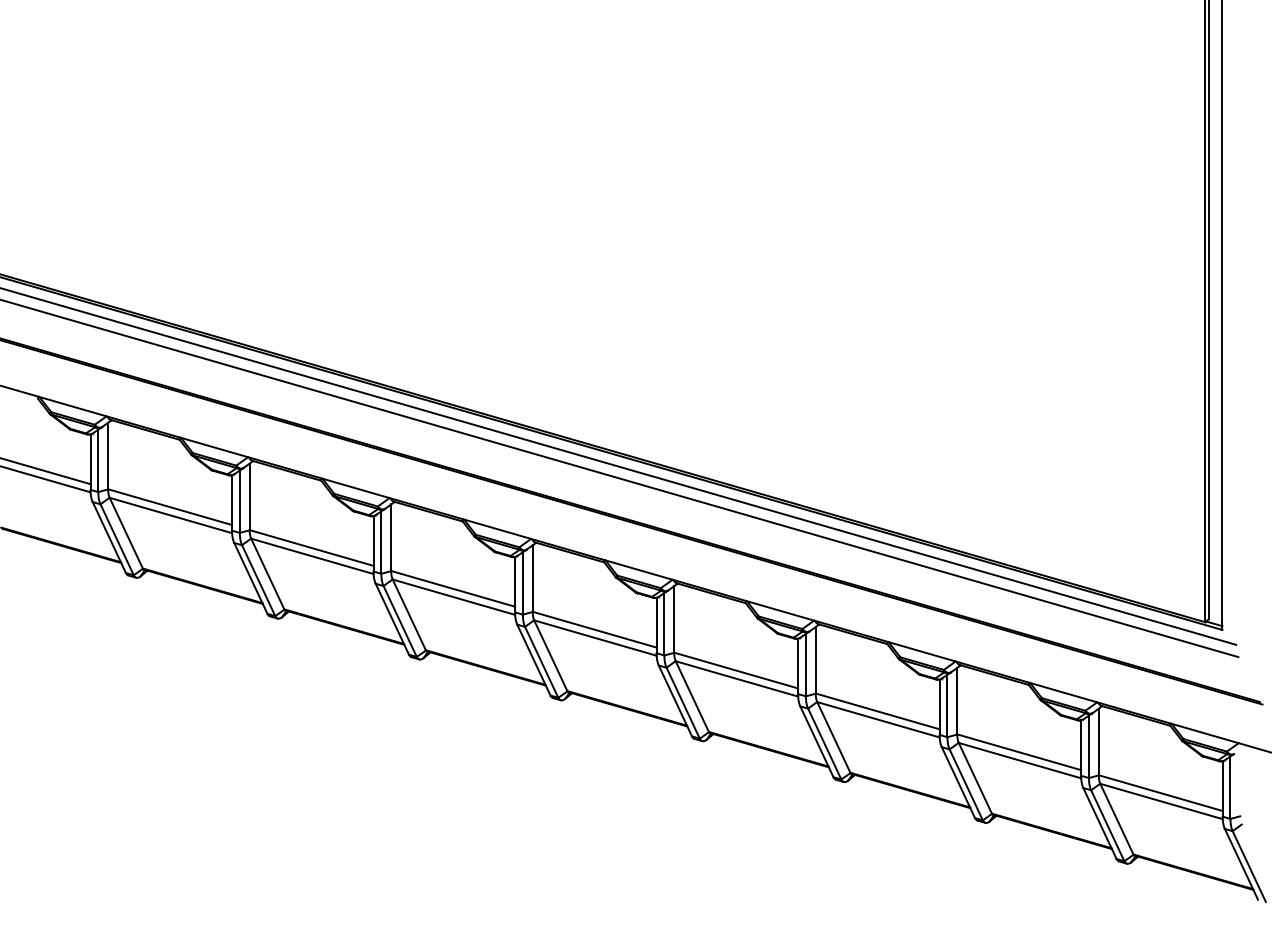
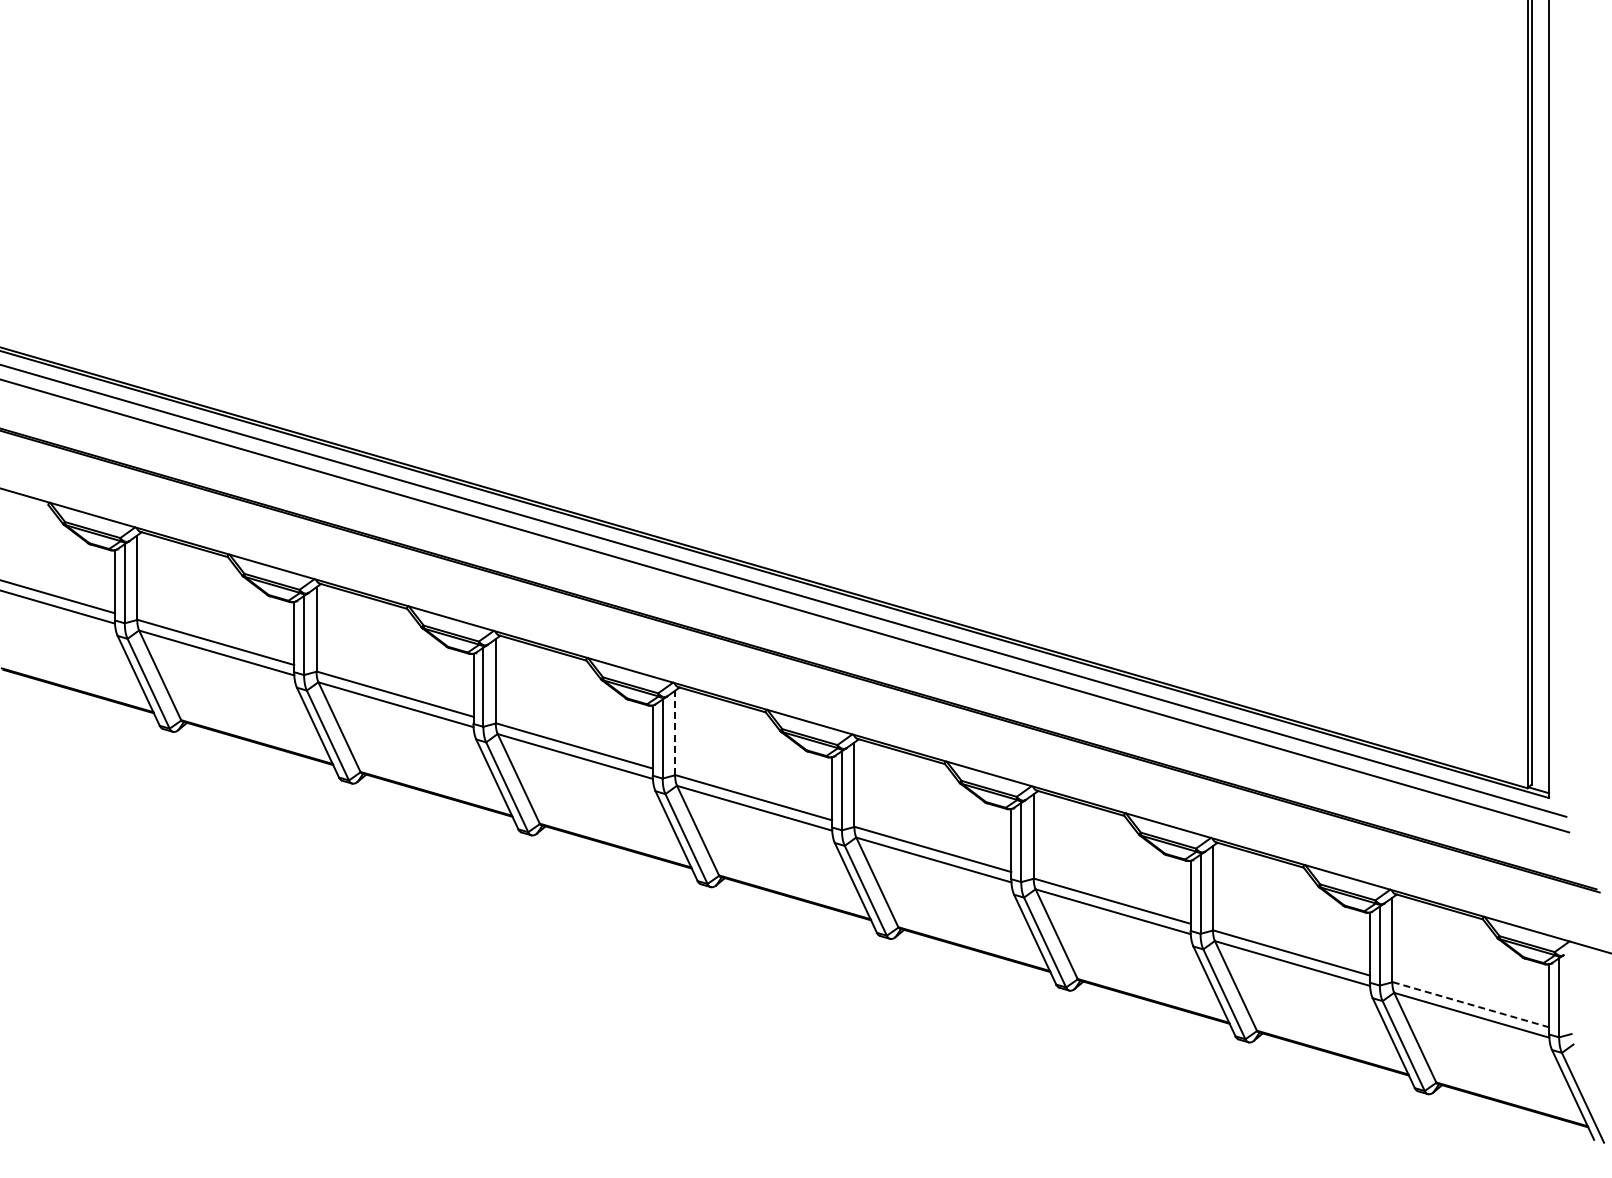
line: (532, 578) -> (675, 732), solid -> dashed
line: (1160, 792) -> (1470, 1004), solid -> dashed

